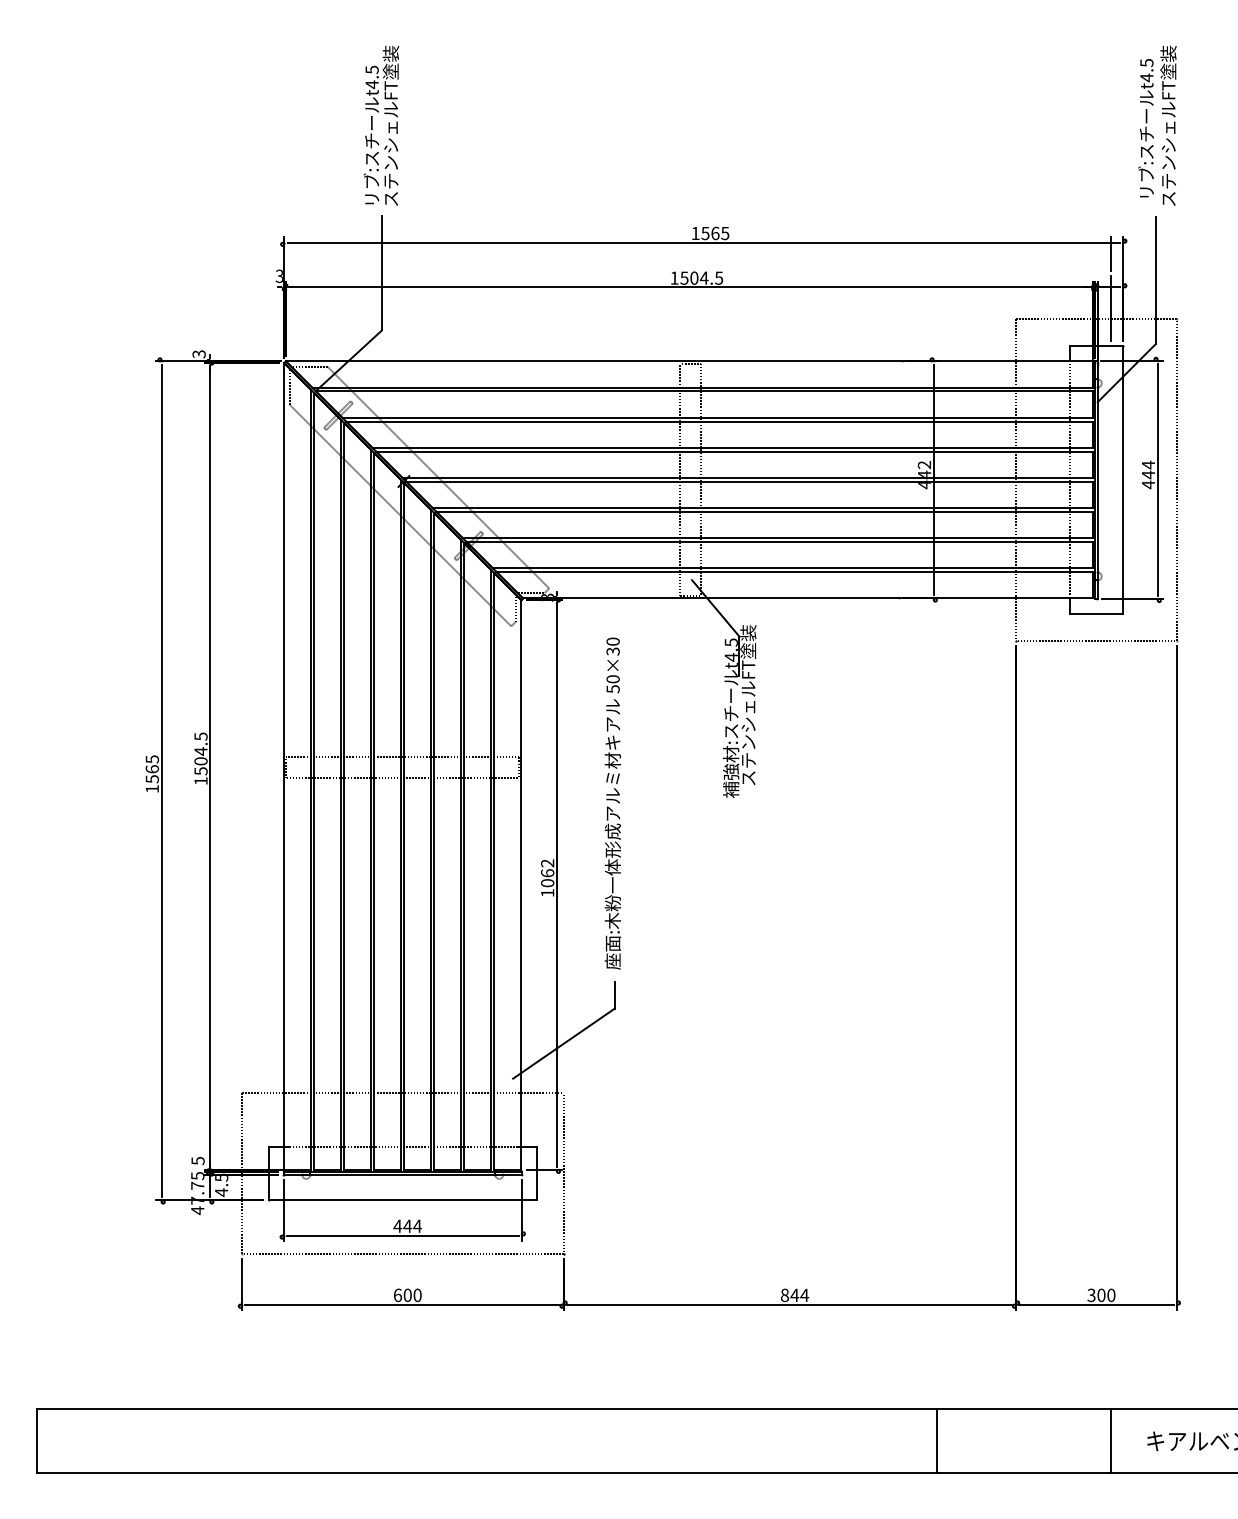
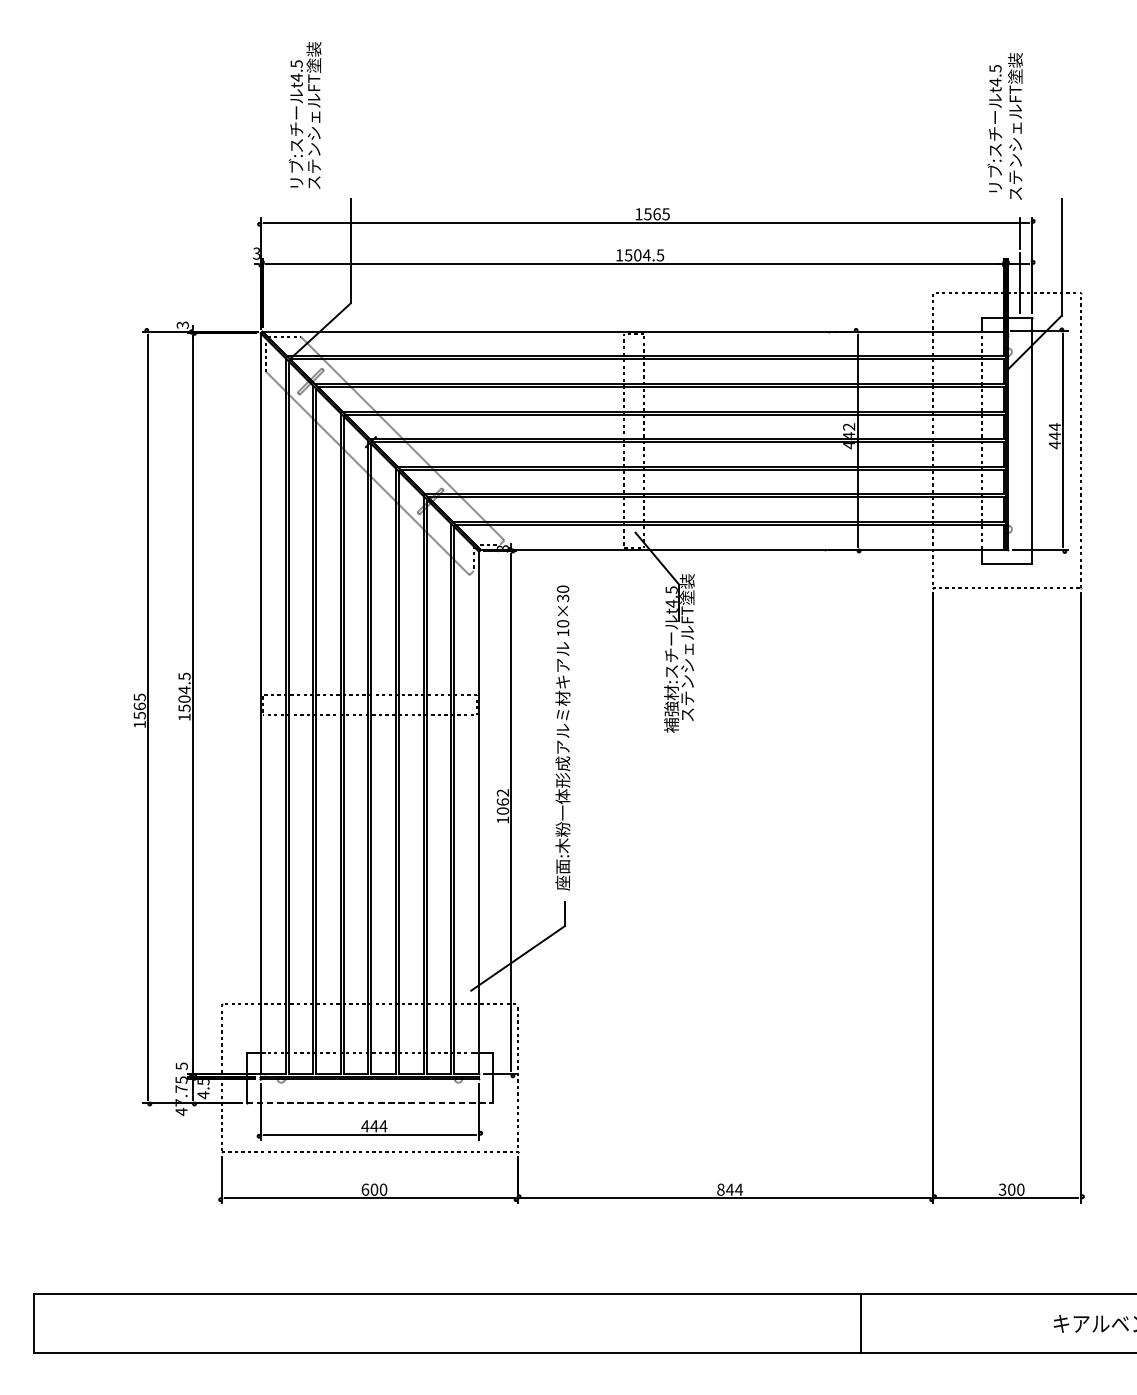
text: (380, 125) -> (304, 115), moved
text: (1157, 125) -> (1005, 126), moved
text: (612, 689) -> (562, 633), 50×30 -> 10×30
line: (403, 1200) -> (370, 1102), solid -> dashed
line: (1110, 1441) -> (1019, 1323), removed

